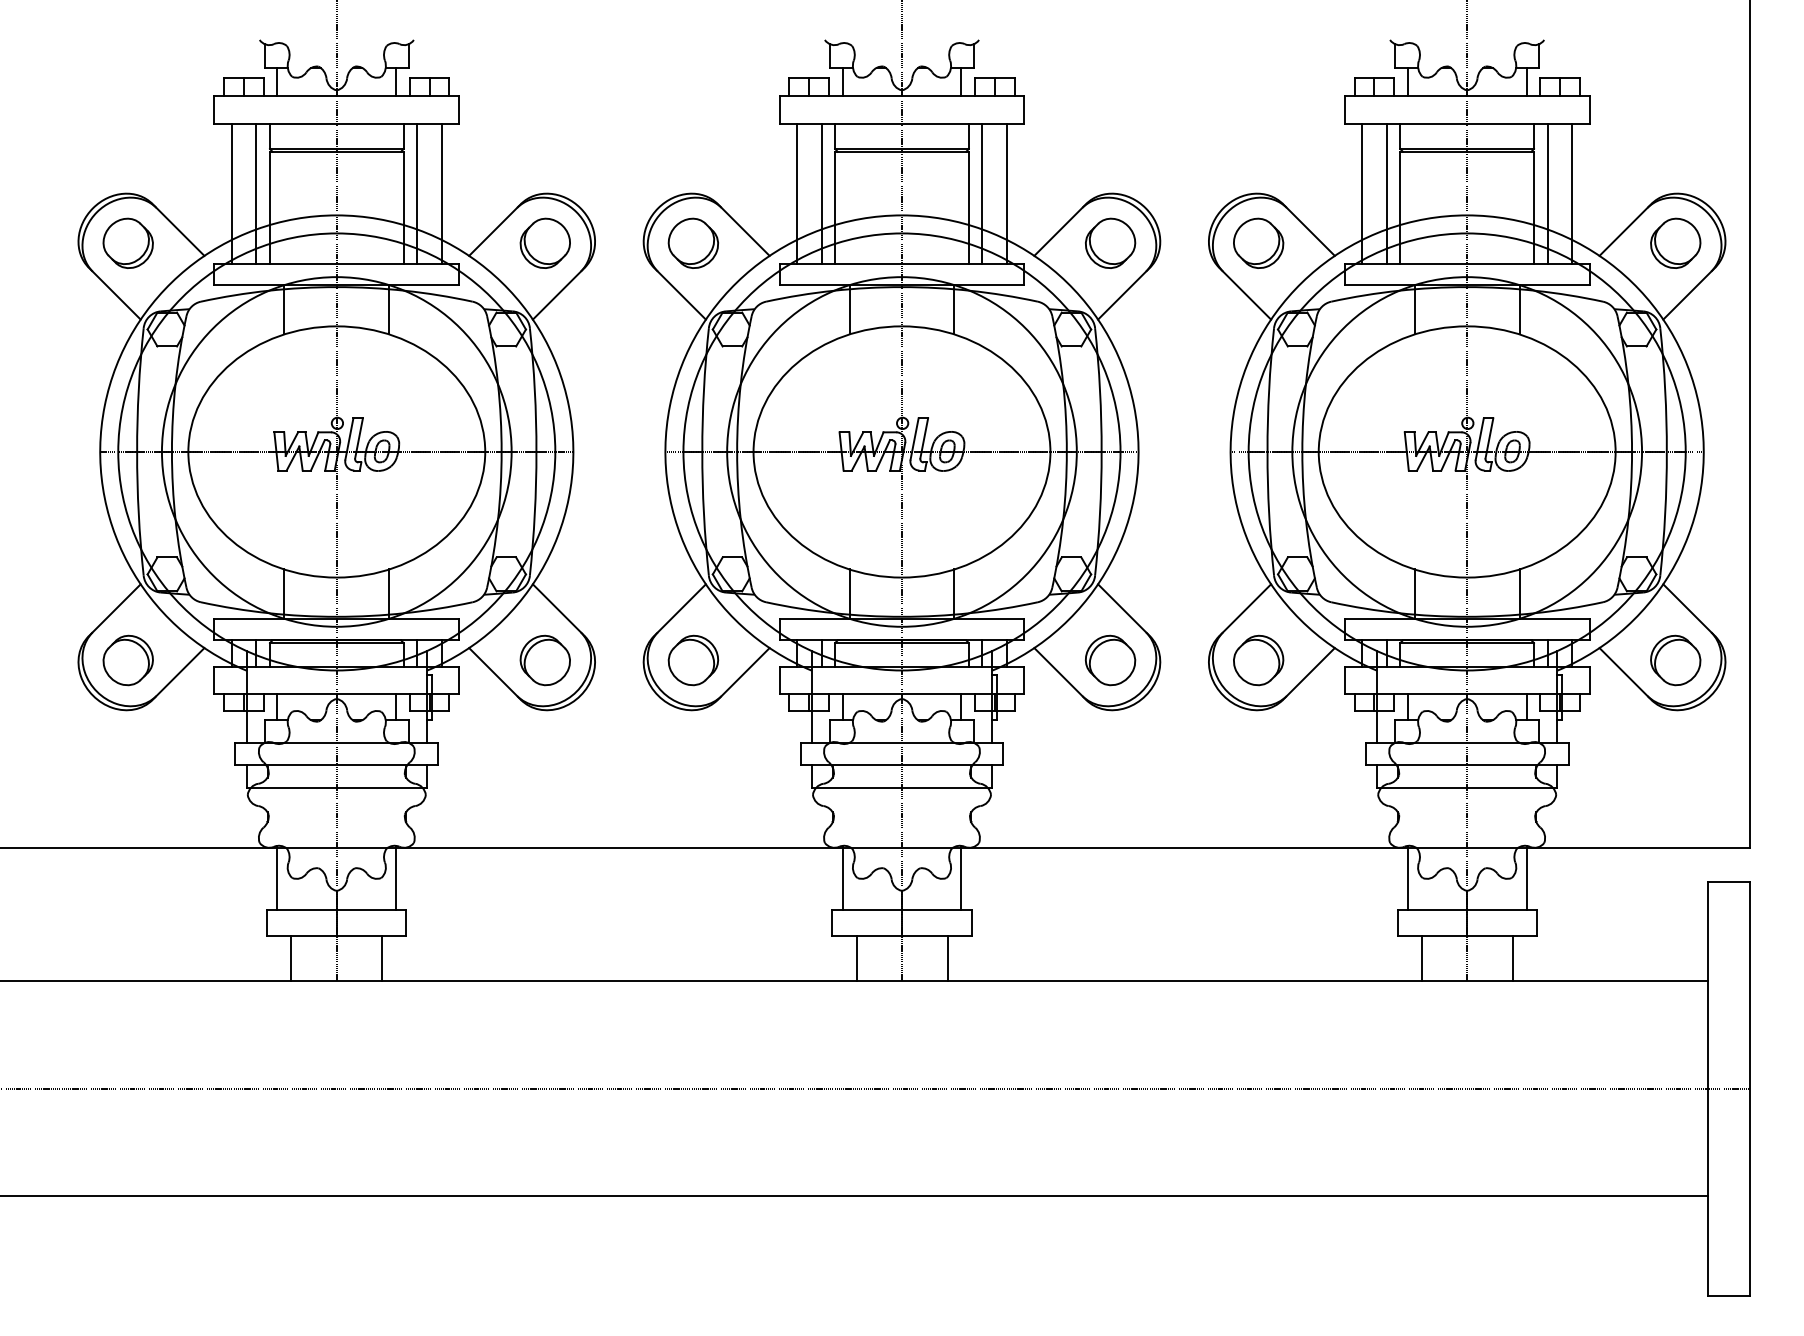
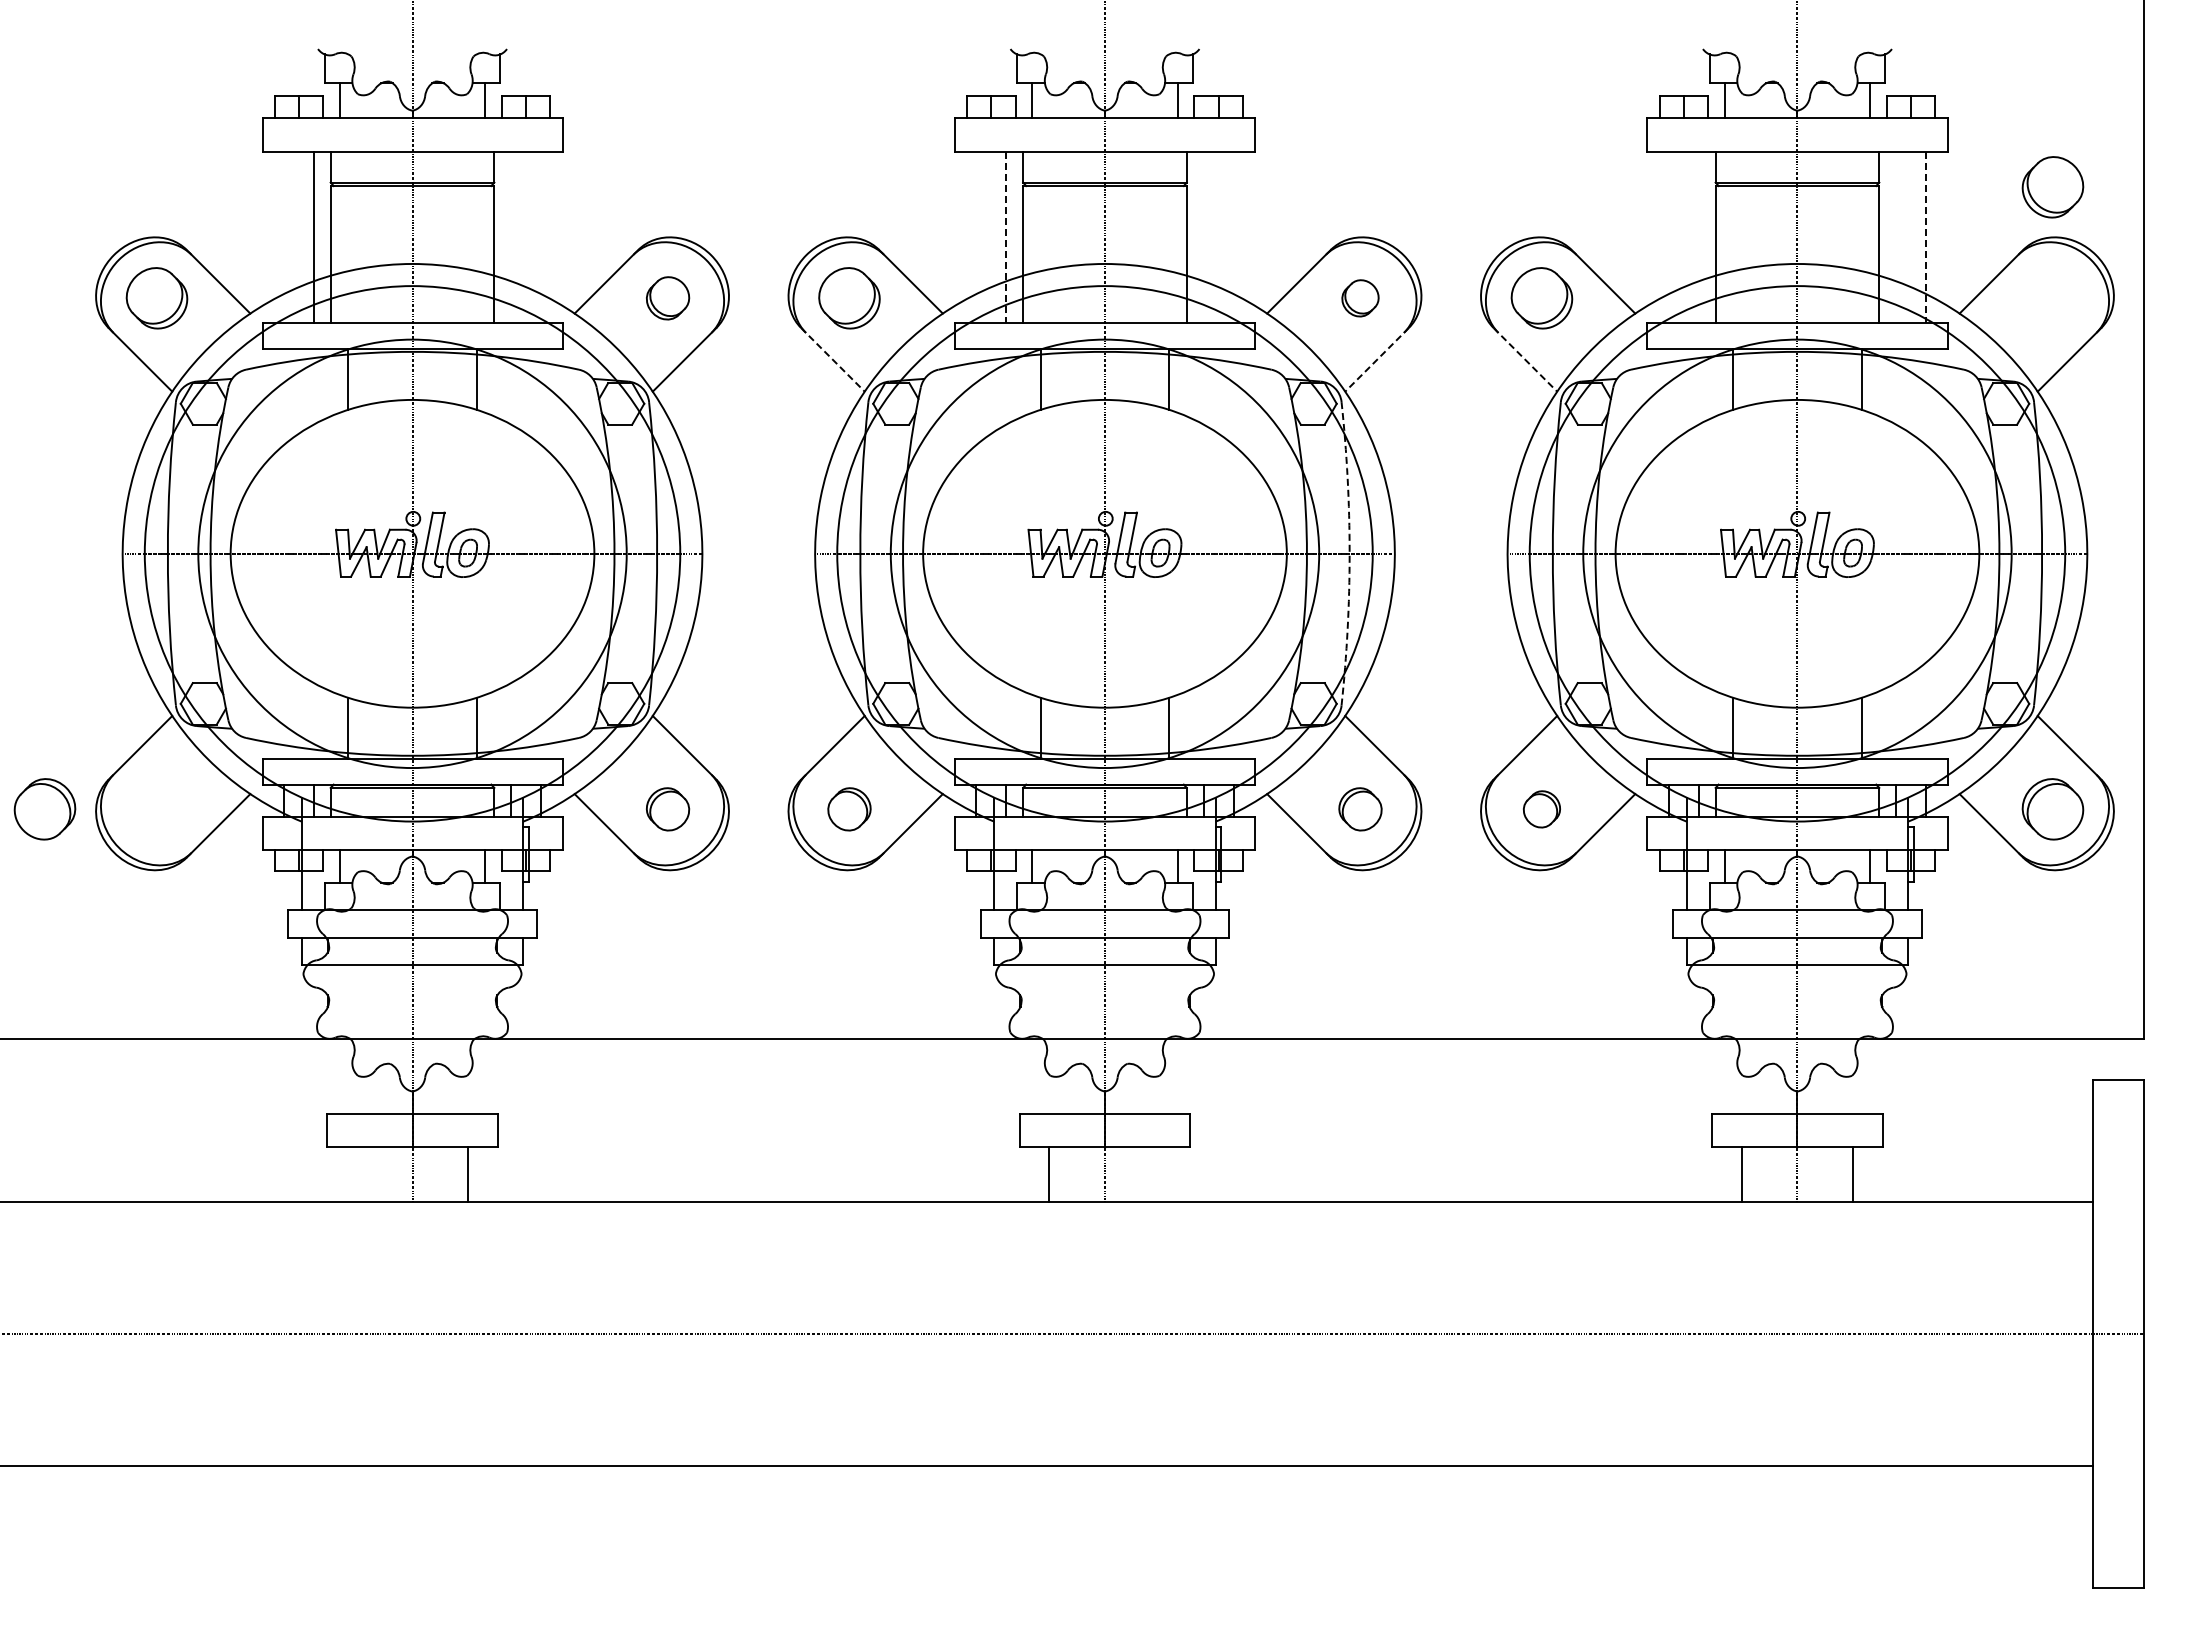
line: (231, 193) -> (283, 237), removed
line: (417, 193) -> (511, 237), removed
line: (442, 193) -> (541, 237), removed
line: (797, 193) -> (976, 237), removed
line: (821, 193) -> (1006, 237), solid -> dashed
line: (982, 193) -> (1203, 237), removed
line: (1006, 193) -> (1233, 237), removed
line: (1361, 193) -> (1668, 237), removed
line: (1386, 193) -> (1698, 237), removed
line: (1547, 193) -> (1895, 237), removed
line: (1572, 193) -> (1926, 237), solid -> dashed
part: (544, 243) -> (667, 298), size x0.7
part: (1110, 243) -> (1360, 298), size x0.6
part: (1675, 243) -> (2052, 187), moved
line: (679, 293) -> (832, 359), solid -> dashed
line: (1124, 293) -> (1377, 359), solid -> dashed
line: (1245, 293) -> (1525, 359), solid -> dashed
arc: (1101, 451) -> (1349, 553), solid -> dashed
part: (127, 660) -> (44, 809), moved
part: (544, 660) -> (667, 809), size x0.7
part: (693, 660) -> (849, 809), size x0.7
part: (1110, 660) -> (1360, 809), size x0.7
part: (1258, 660) -> (1541, 809), size x0.6
line: (277, 877) -> (339, 1075), removed
line: (396, 877) -> (485, 1075), removed
line: (842, 877) -> (1032, 1075), removed
line: (961, 877) -> (1177, 1075), removed
line: (1407, 877) -> (1724, 1075), removed
line: (1526, 877) -> (1870, 1075), removed
line: (291, 958) -> (356, 1174), removed
line: (947, 958) -> (1160, 1174), removed

